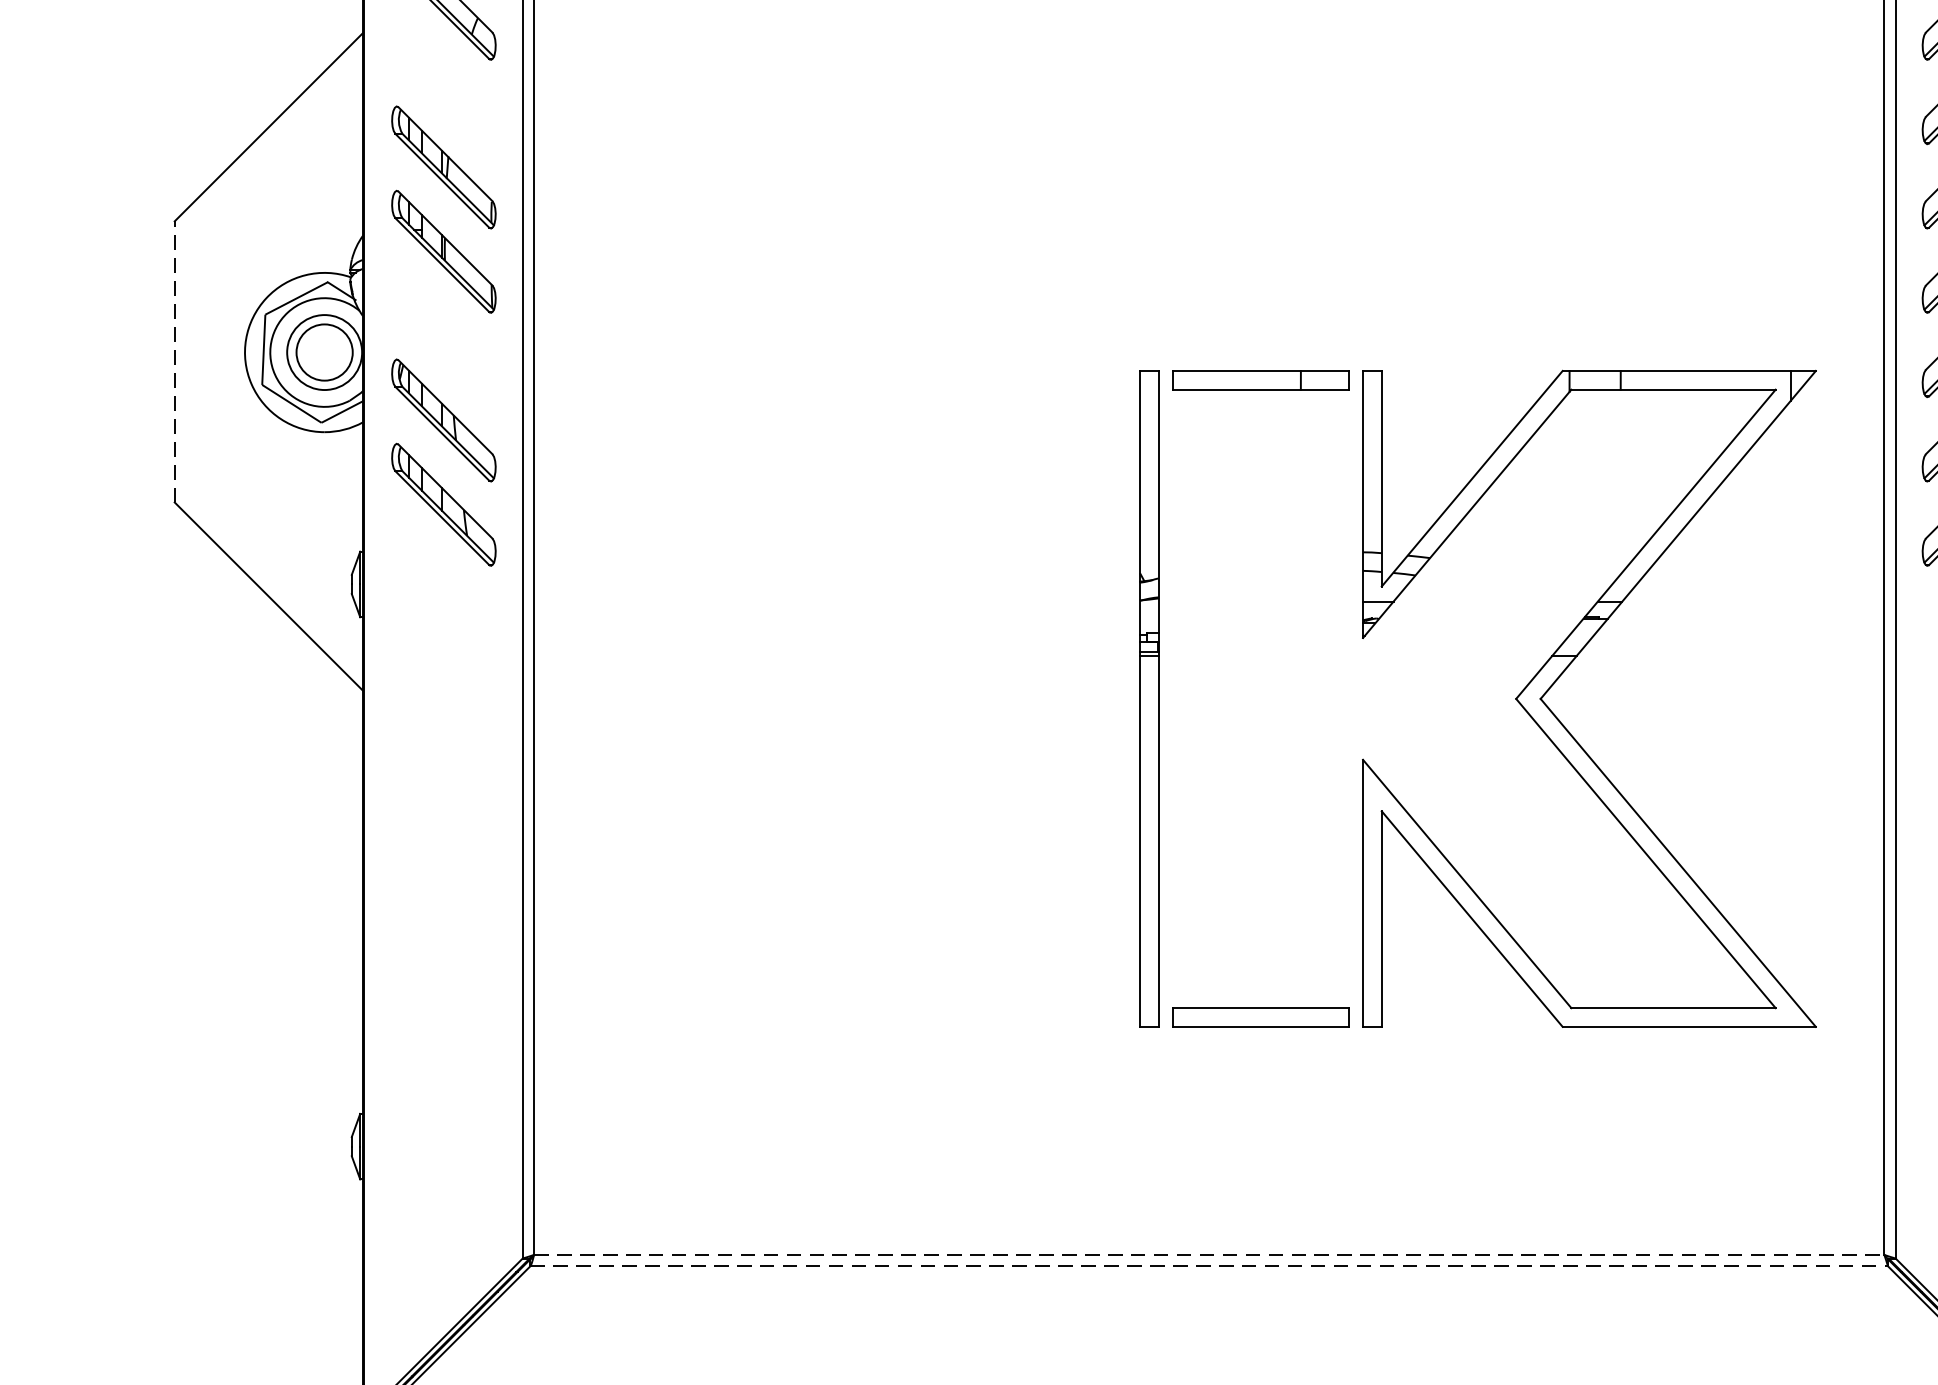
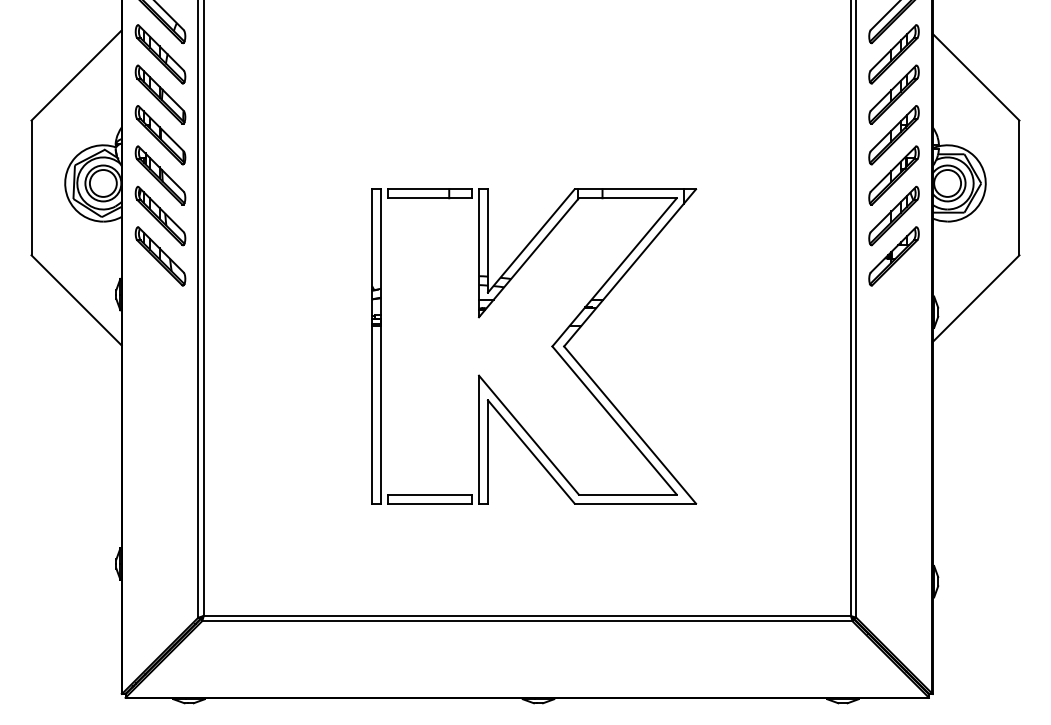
part: (443, 83) -> (160, 54), added
part: (443, 335) -> (160, 175), added
line: (174, 360) -> (31, 187), dashed -> solid
part: (1514, 698) -> (551, 346), moved
line: (1209, 1254) -> (527, 615), dashed -> solid
line: (1209, 1266) -> (527, 621), dashed -> solid

